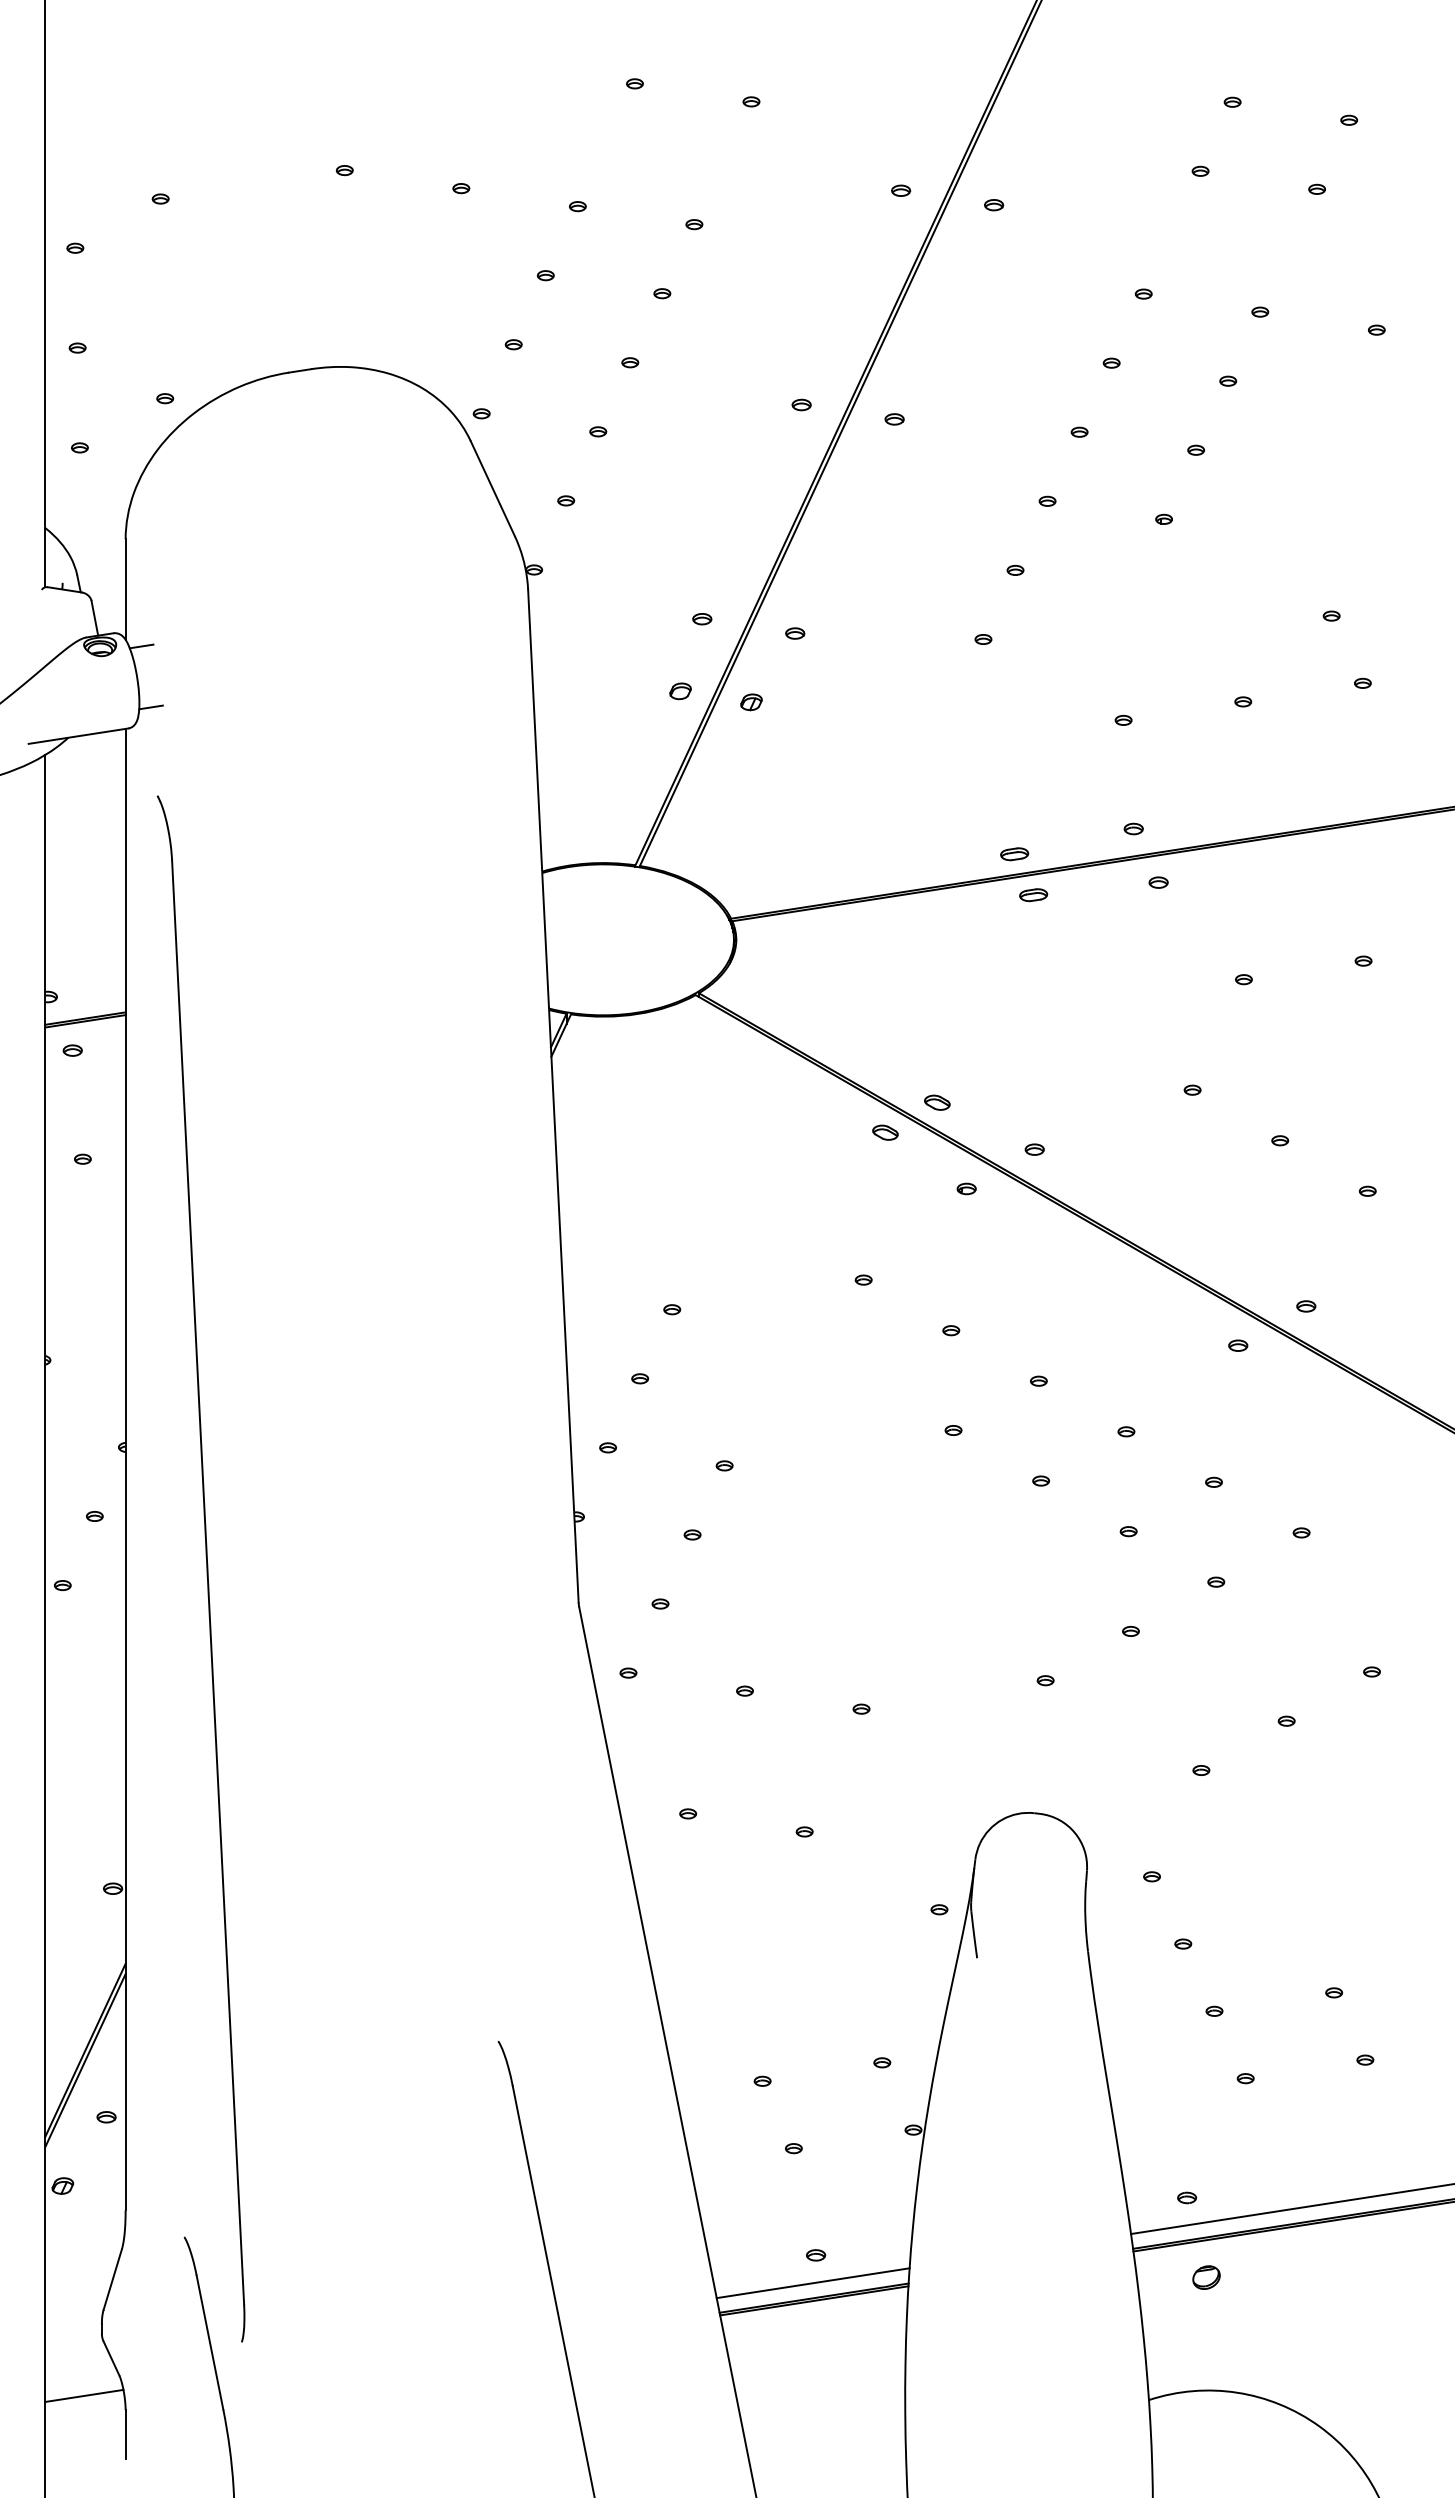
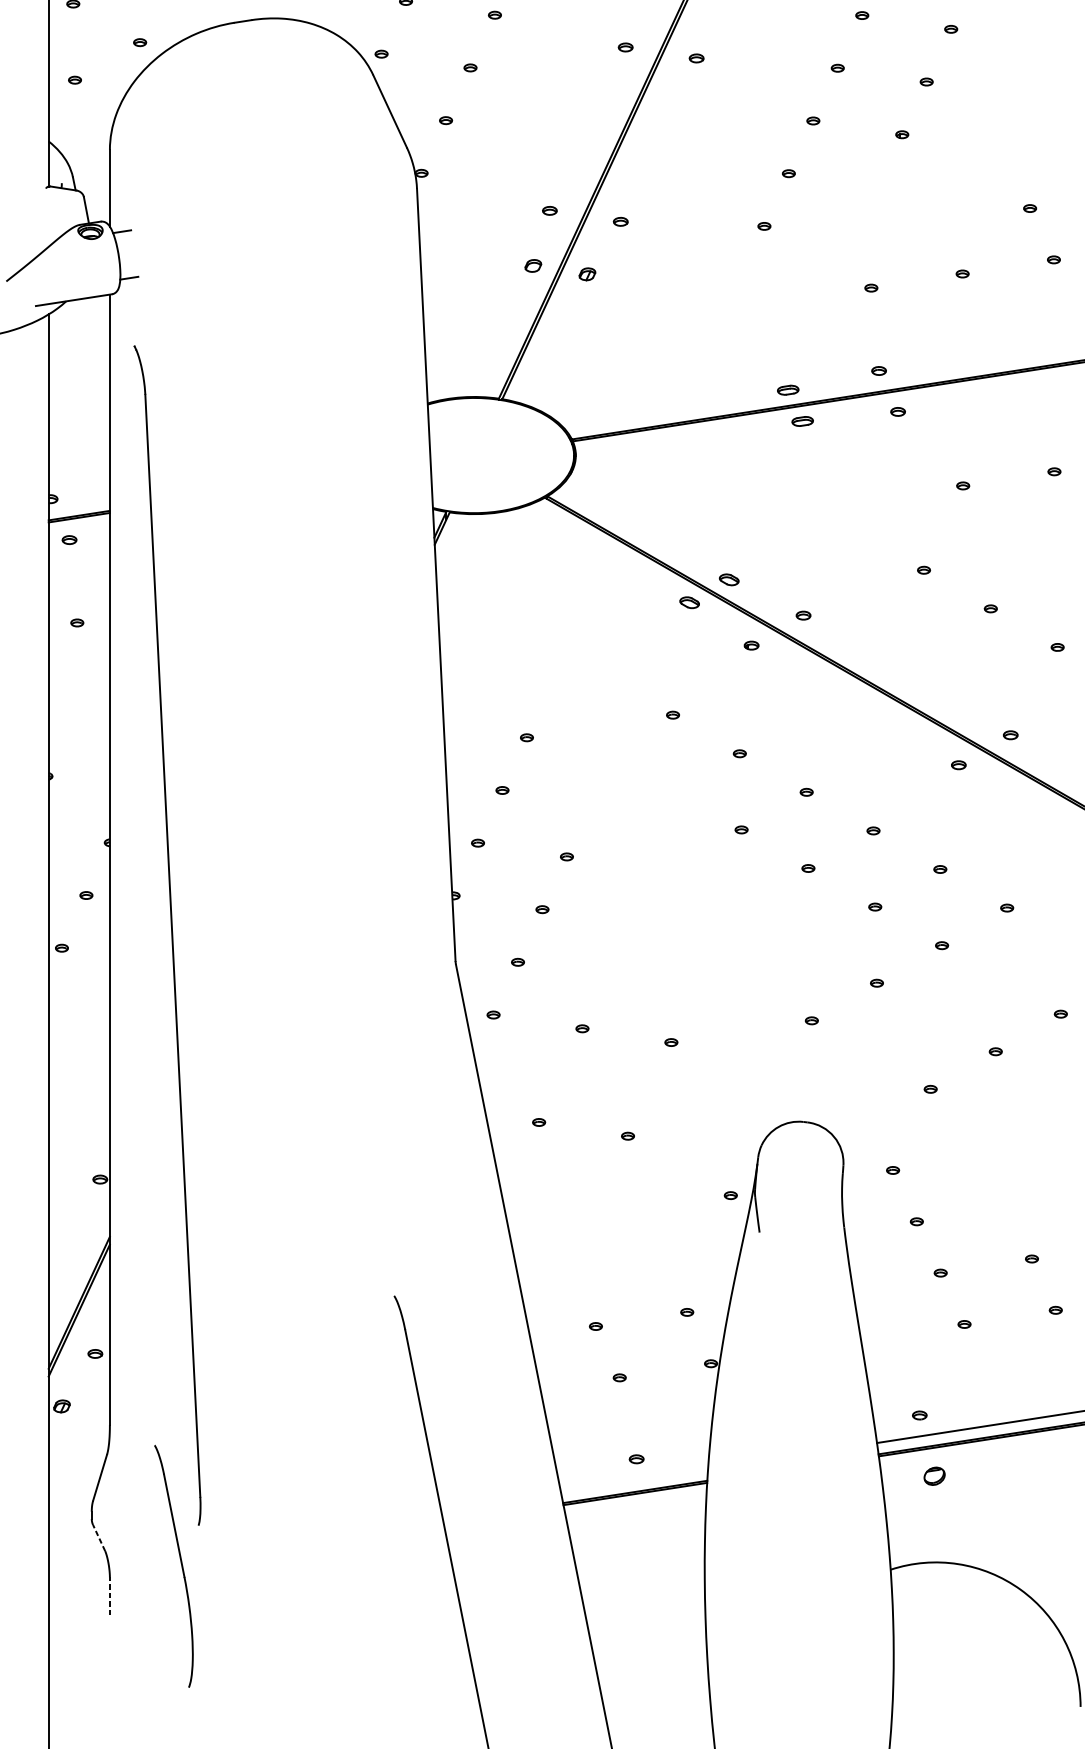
line: (812, 2283) -> (633, 1480), removed
line: (111, 2358) -> (99, 1537), solid -> dashed
line: (84, 2395) -> (78, 1566), removed
line: (125, 2434) -> (109, 1595), solid -> dashed

